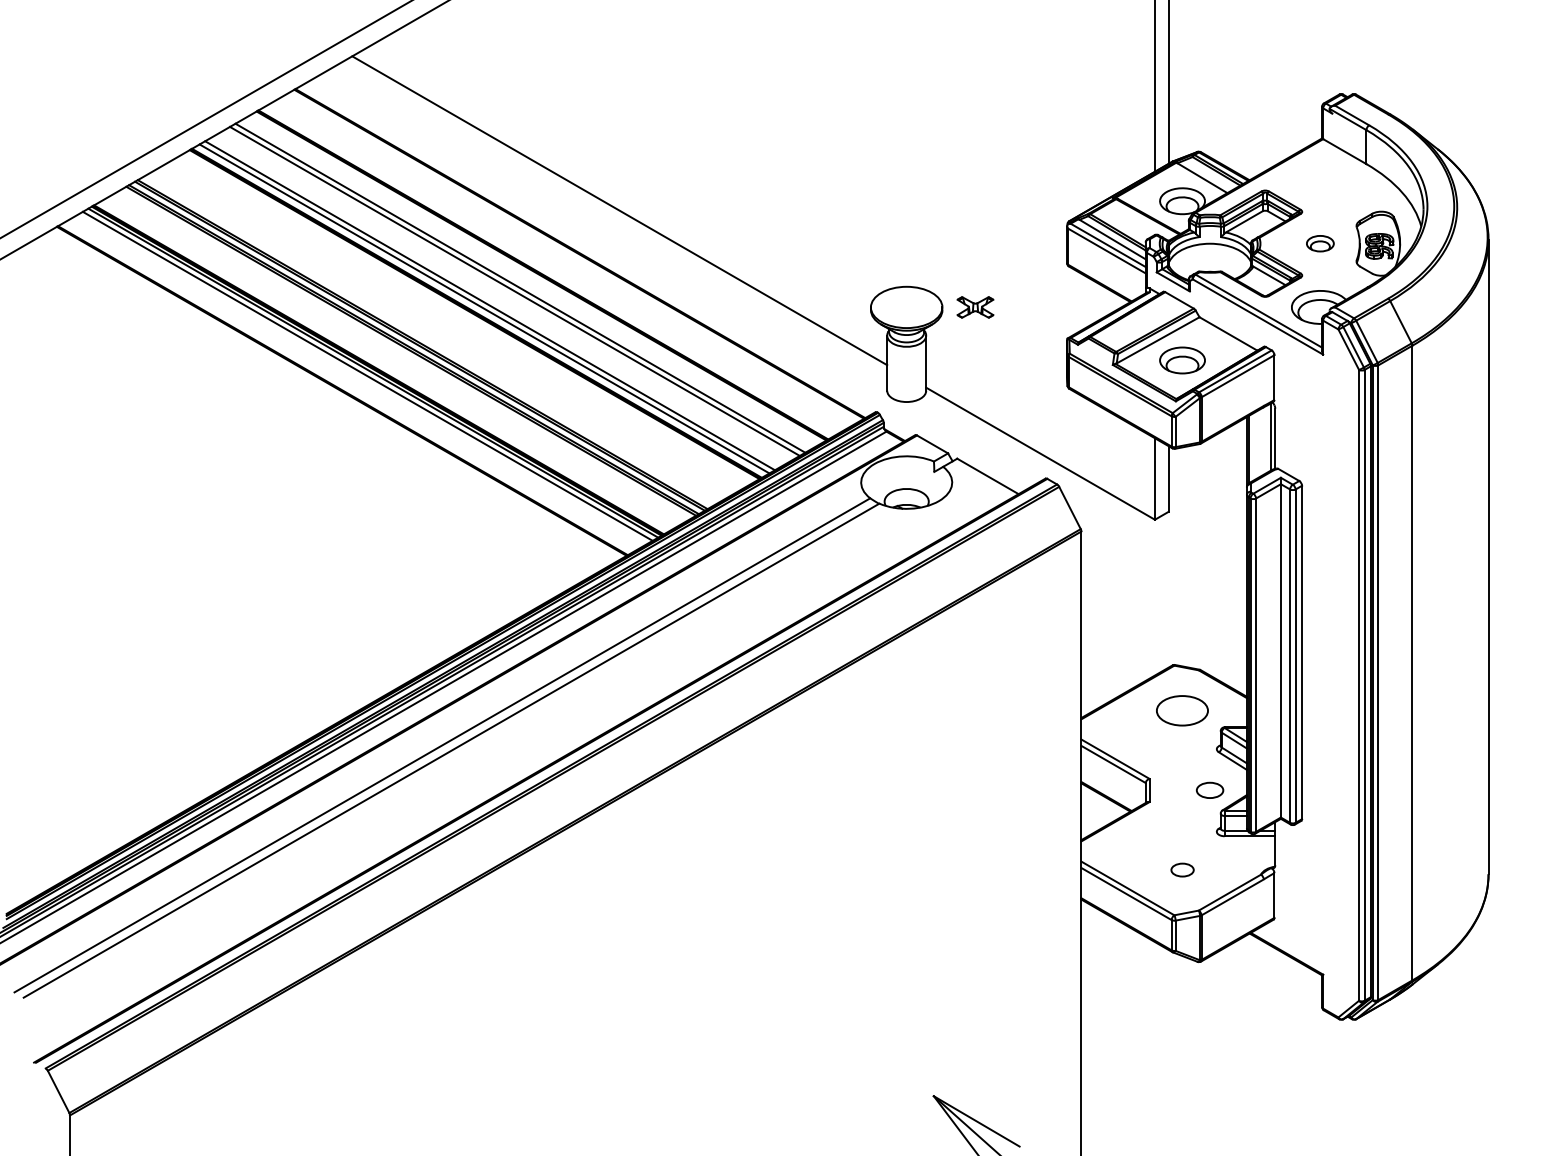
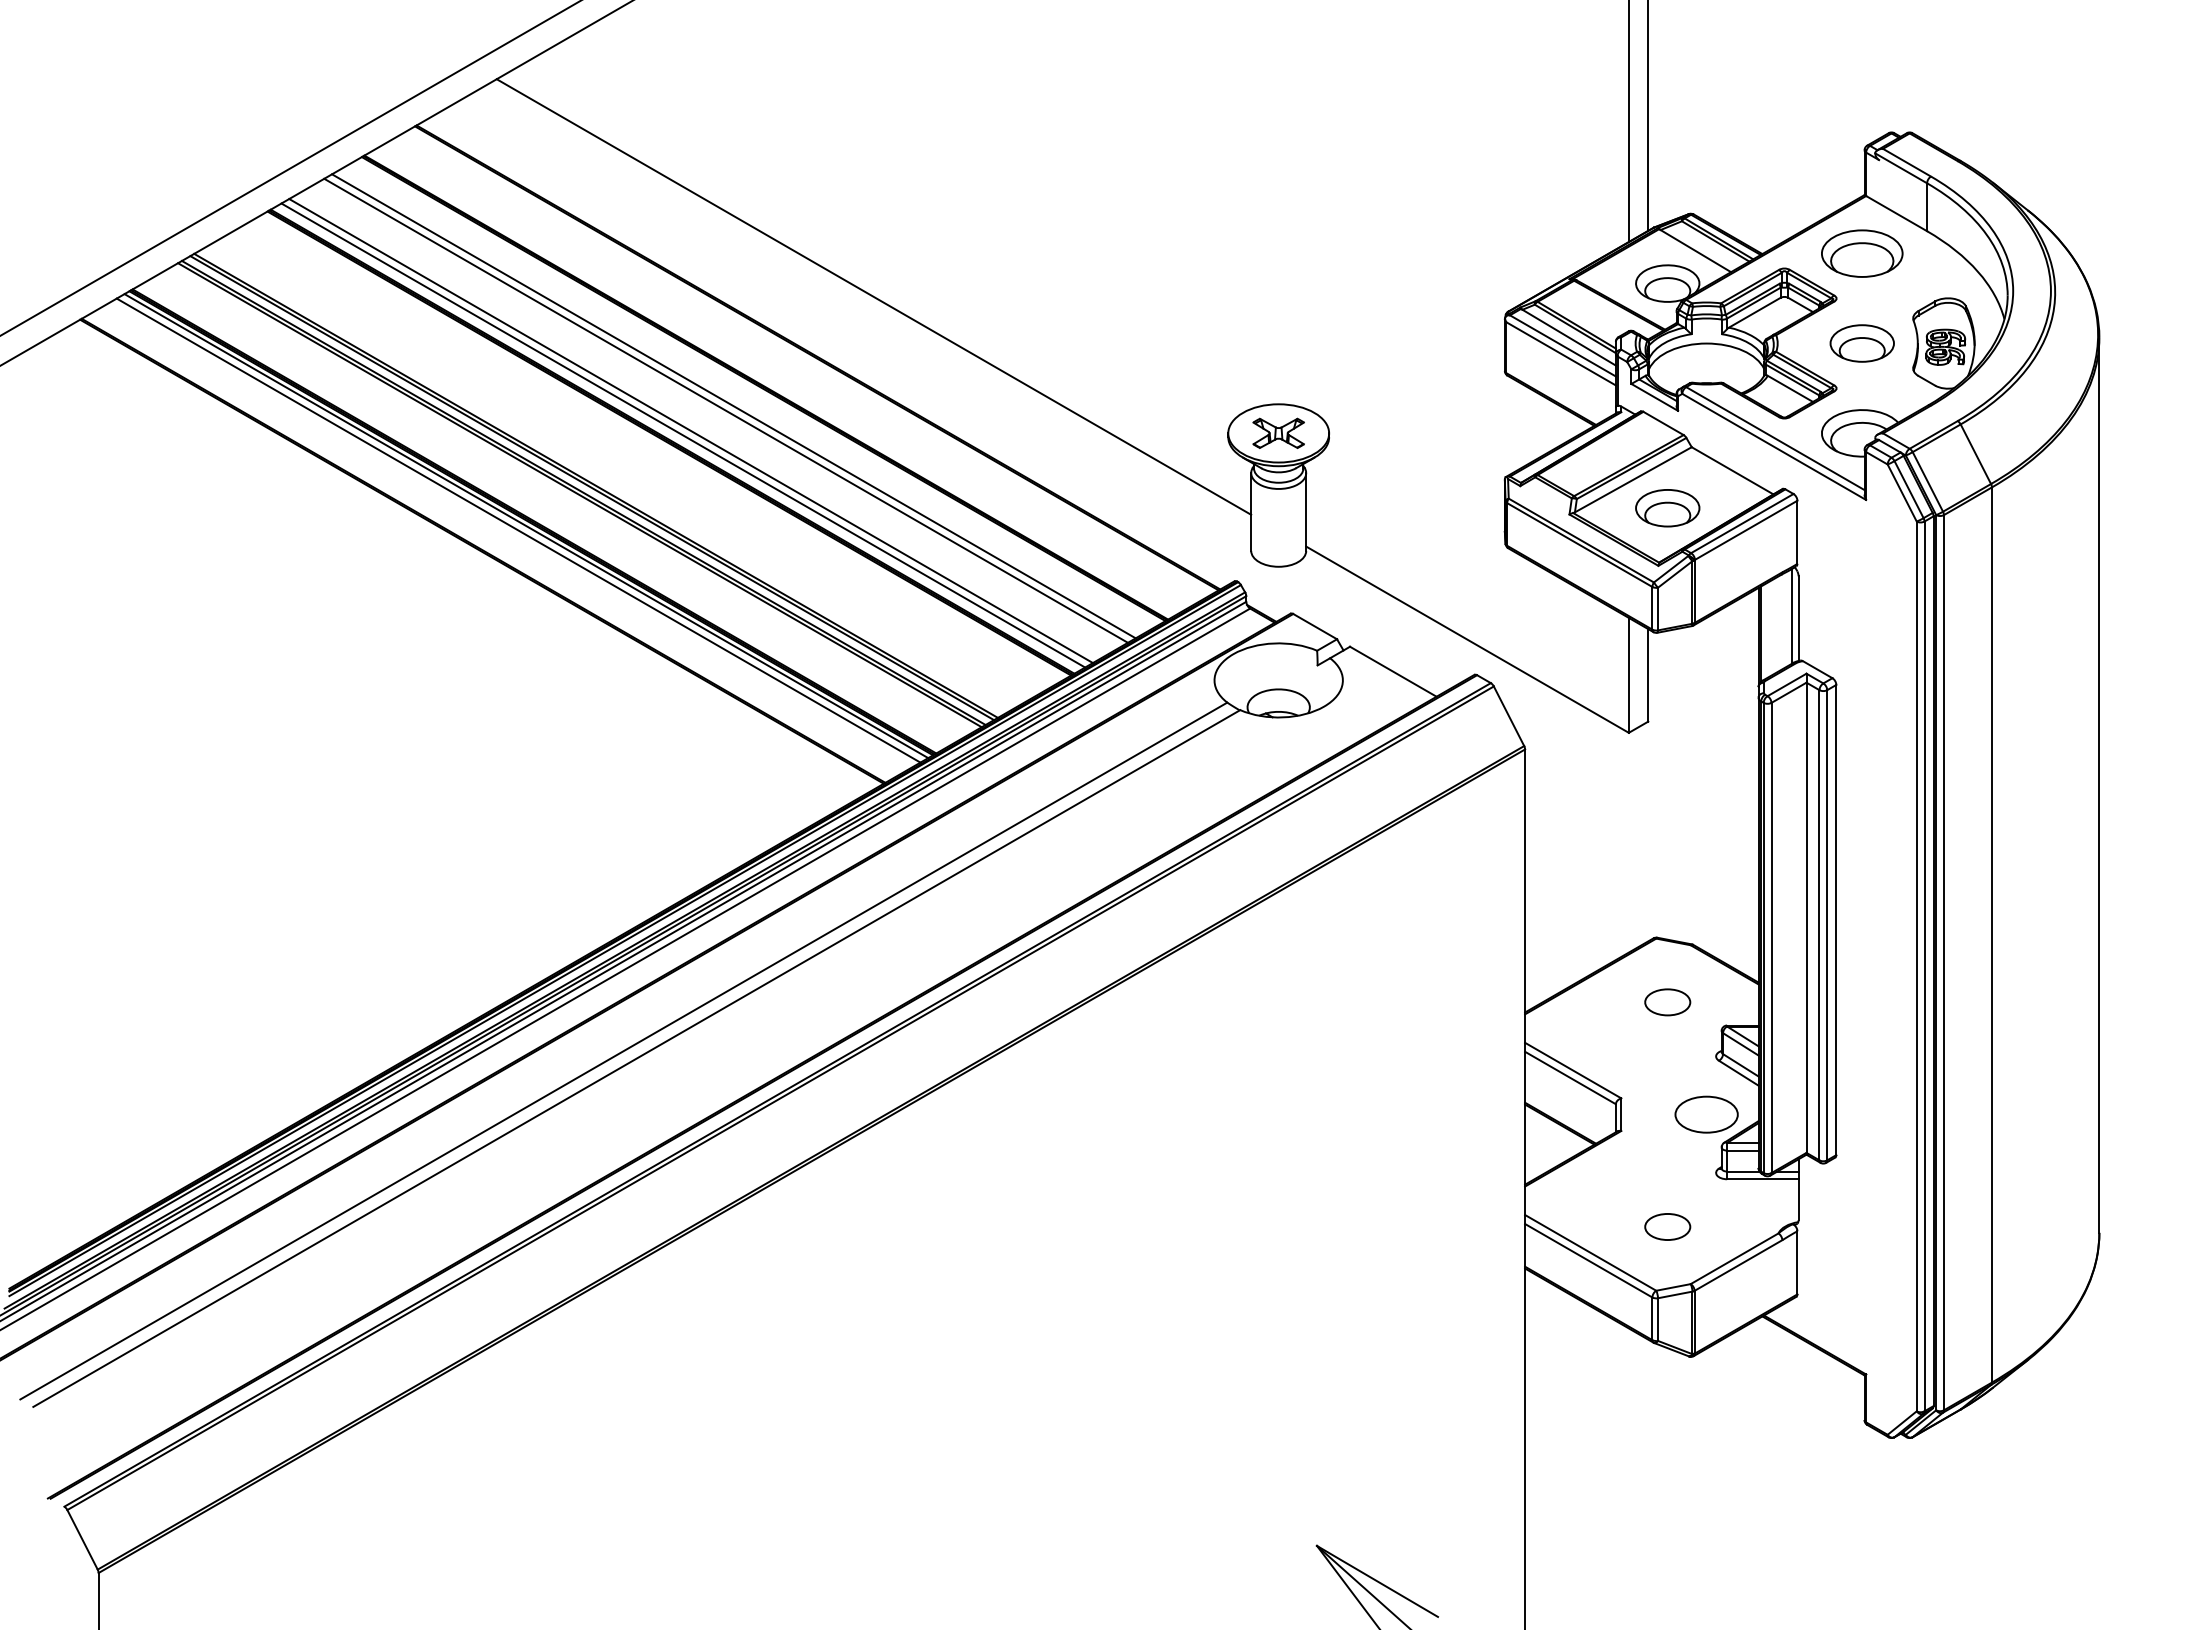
part: (1320, 179) -> (1862, 253), added
part: (1319, 243) -> (1861, 343), size x1.67
part: (975, 306) -> (1278, 432), moved
part: (1182, 710) -> (1667, 1002), size x0.62
part: (1210, 790) -> (1706, 1114), size x1.67
part: (1182, 869) -> (1667, 1226), size x1.43

